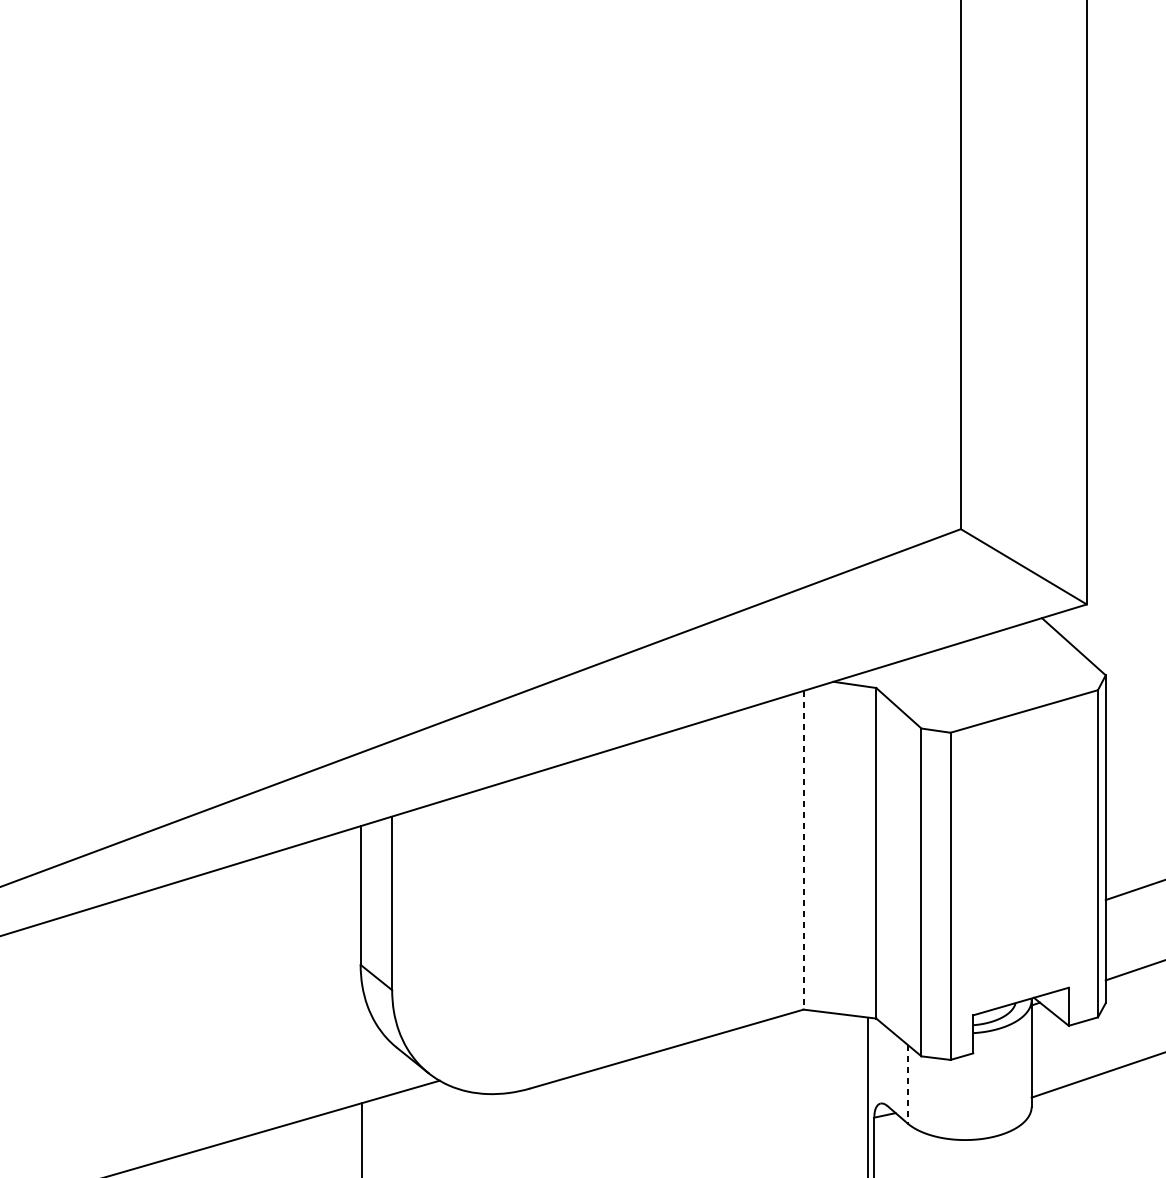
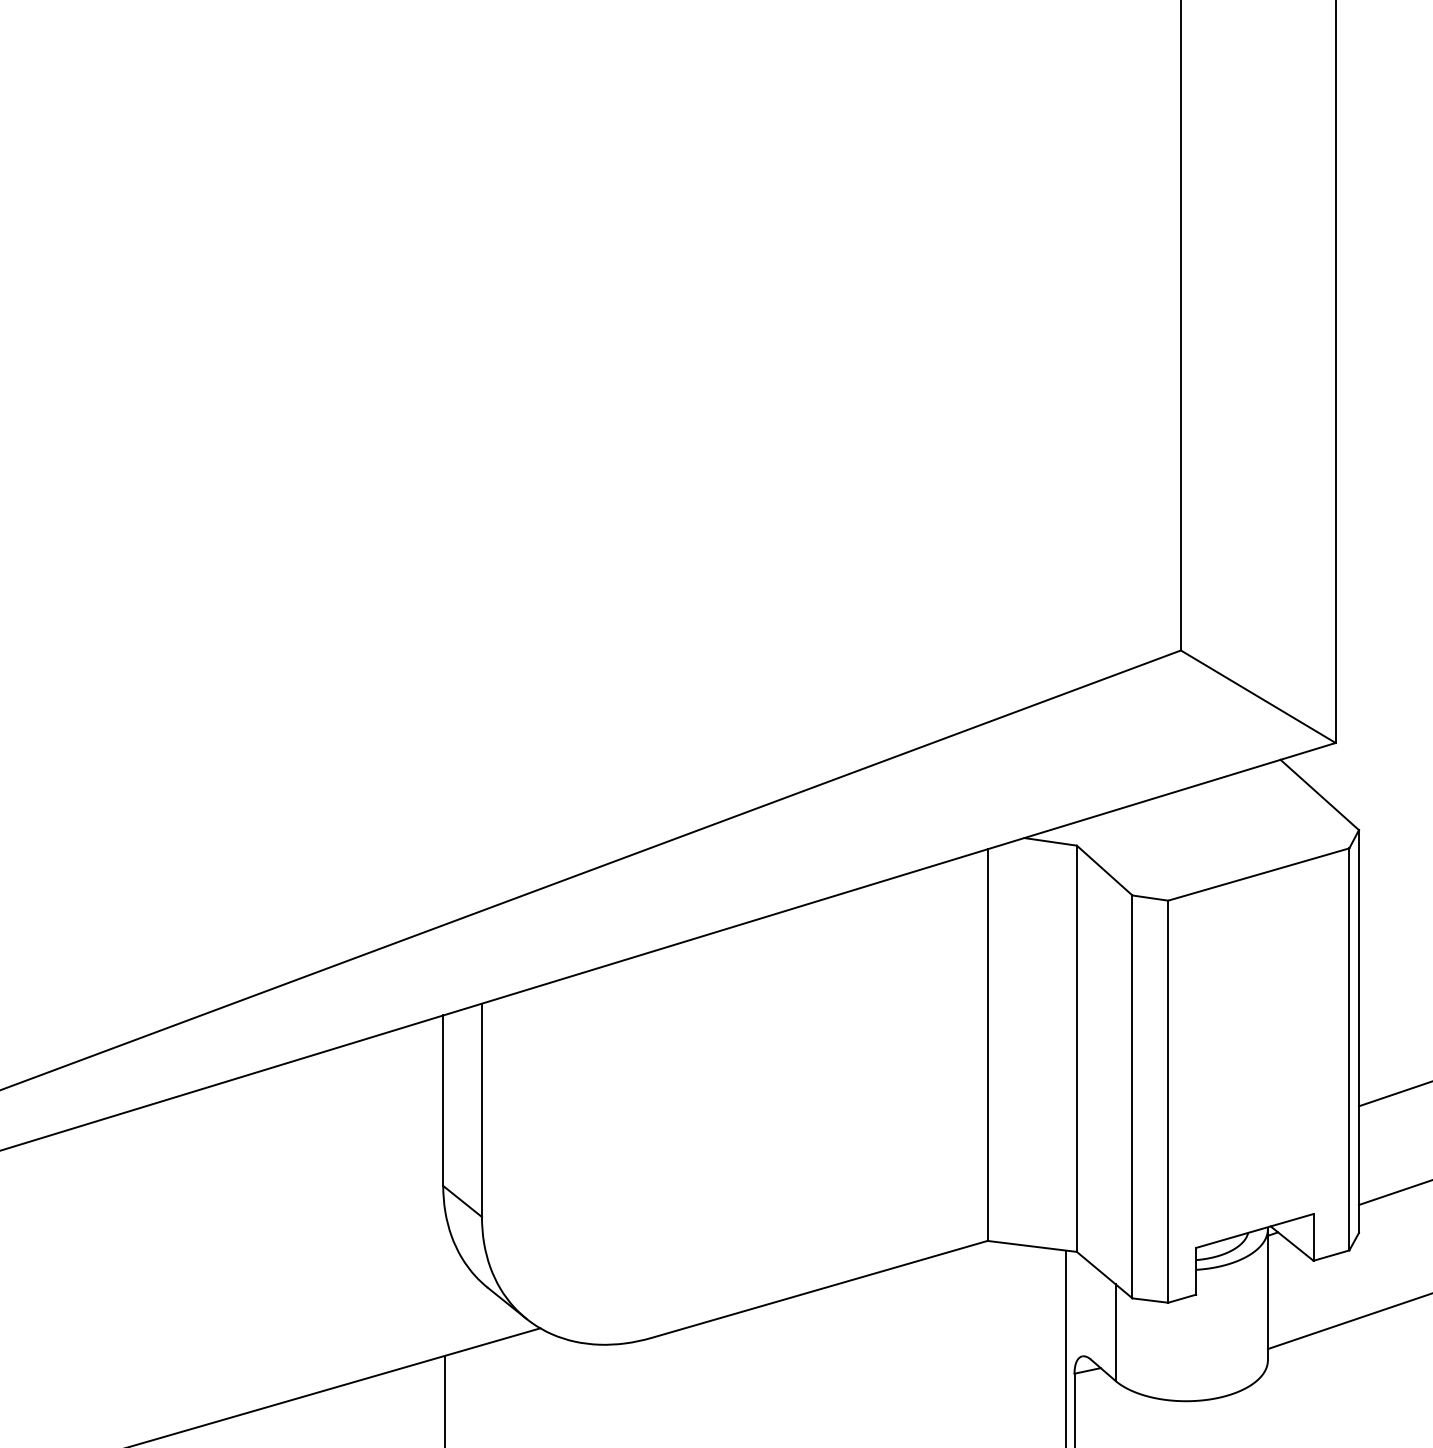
line: (803, 850) -> (987, 1045), dashed -> solid
line: (907, 1084) -> (1115, 1333), dashed -> solid

